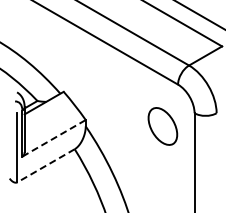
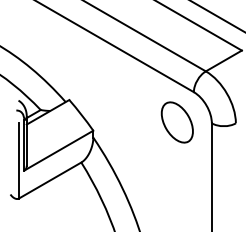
part: (162, 126) -> (176, 122), moved
line: (54, 138) -> (59, 150), dashed -> solid
line: (45, 166) -> (49, 181), dashed -> solid

